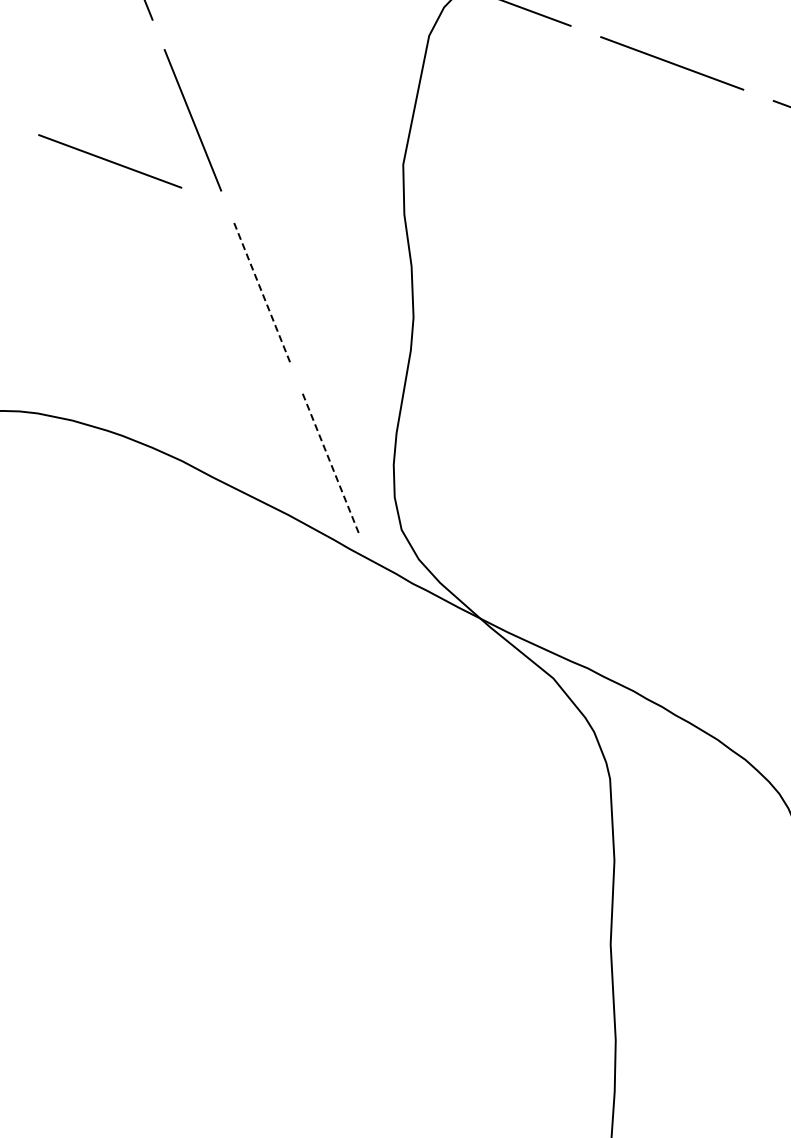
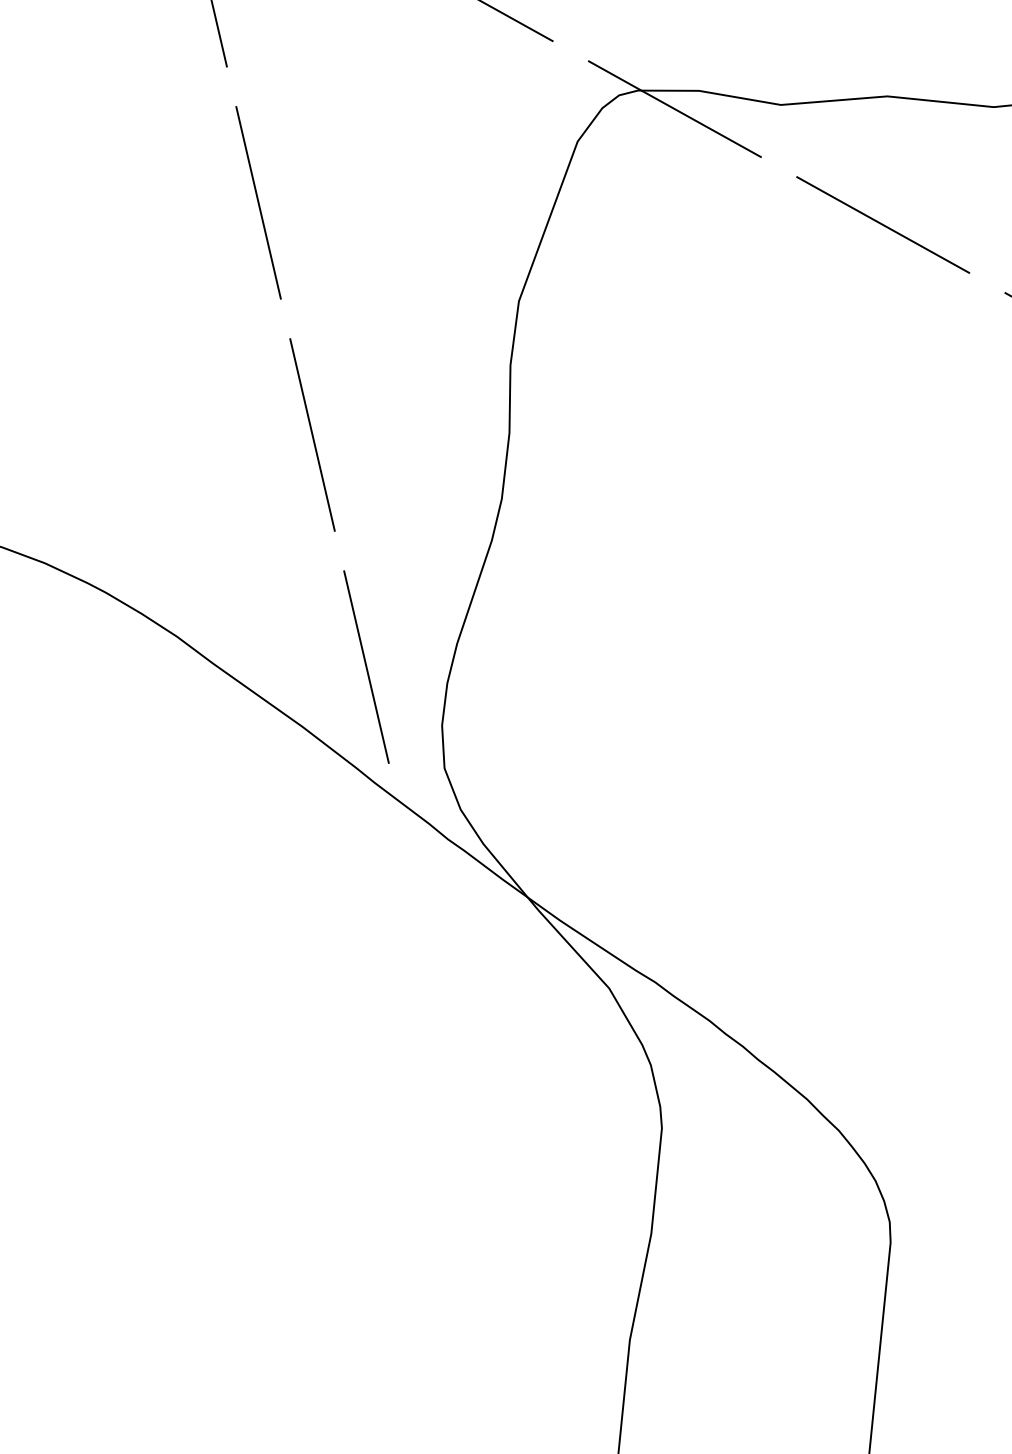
line: (110, 161) -> (144, 239), removed
line: (261, 291) -> (312, 435), dashed -> solid
line: (330, 461) -> (367, 666), dashed -> solid

